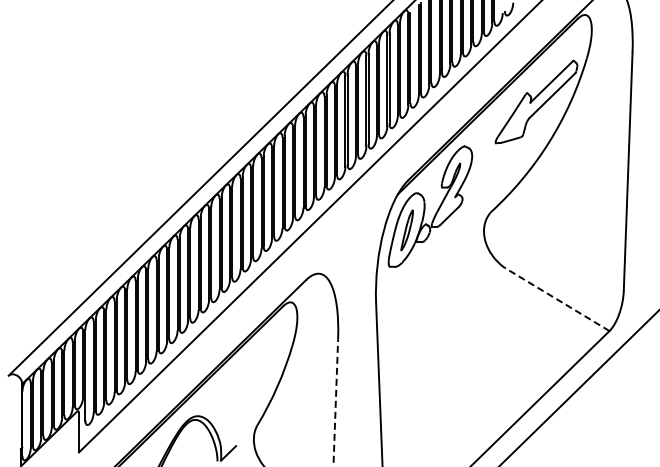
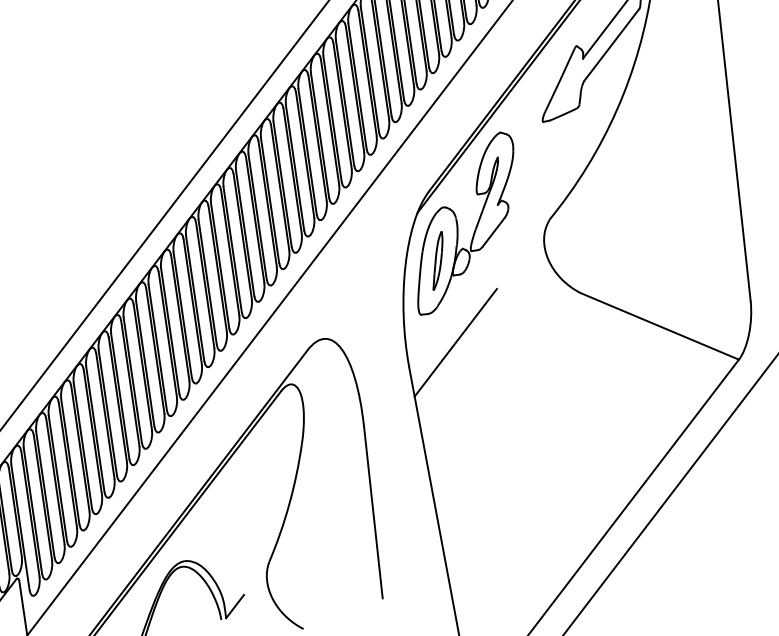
line: (411, 289) -> (455, 342), added
line: (556, 299) -> (659, 326), dashed -> solid
line: (335, 401) -> (372, 512), dashed -> solid

